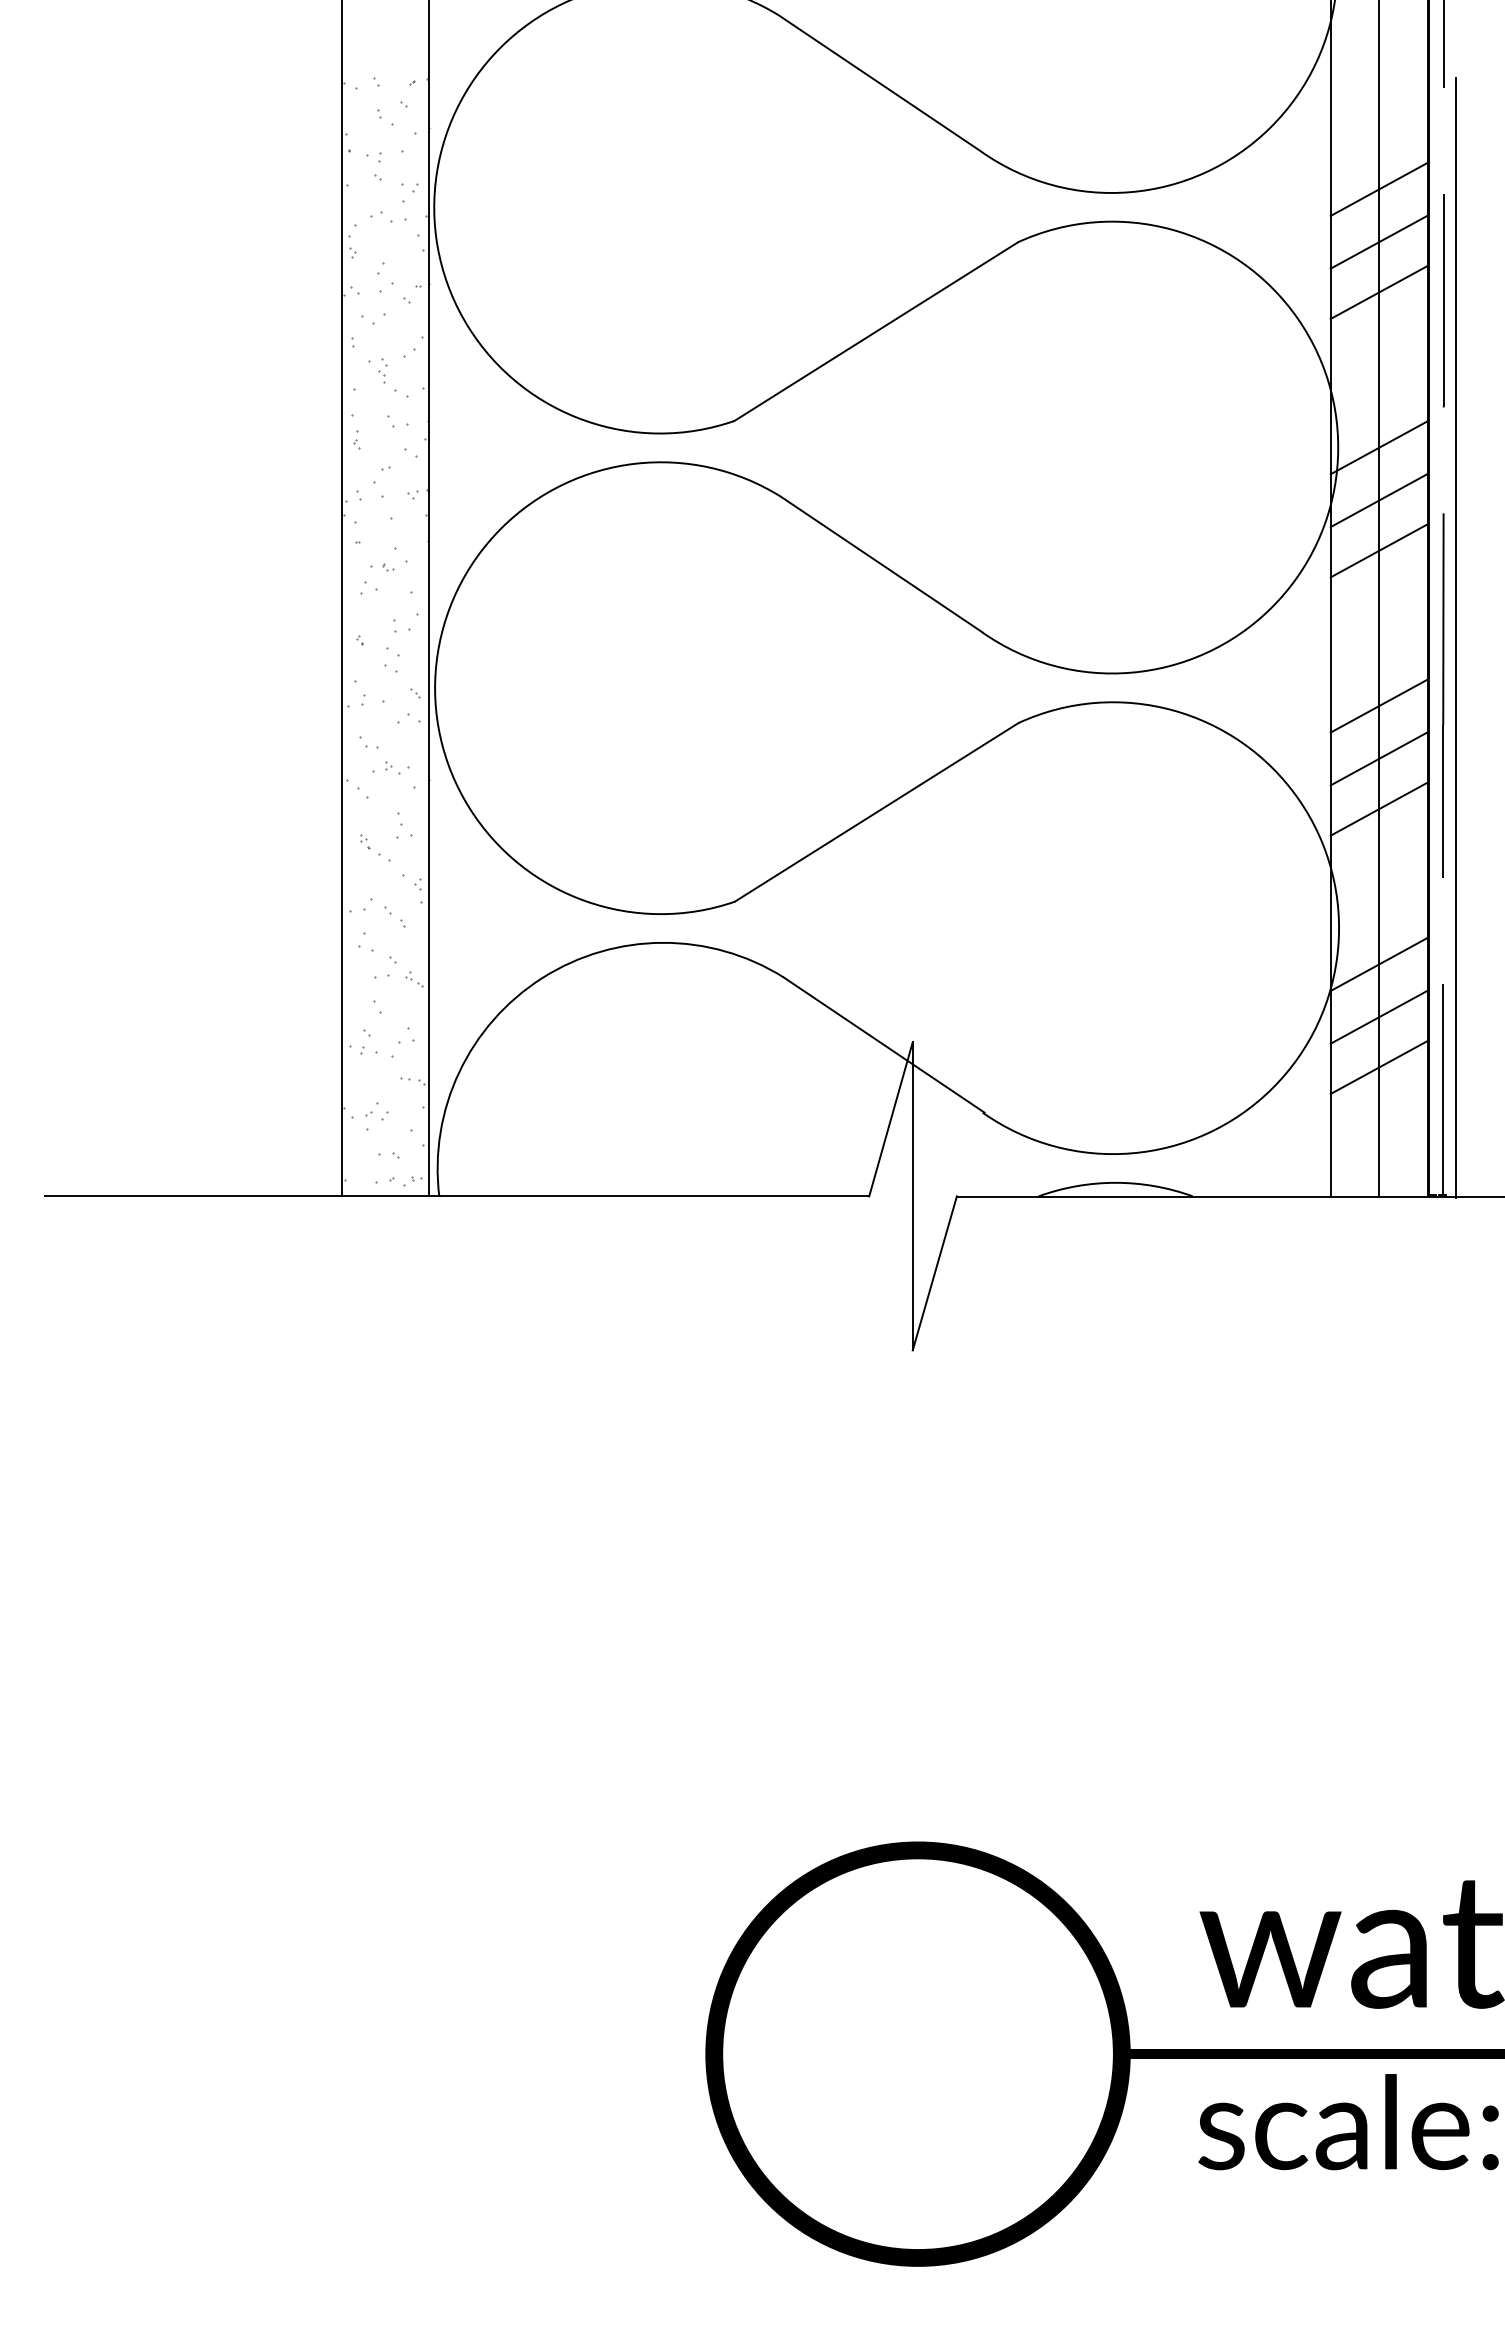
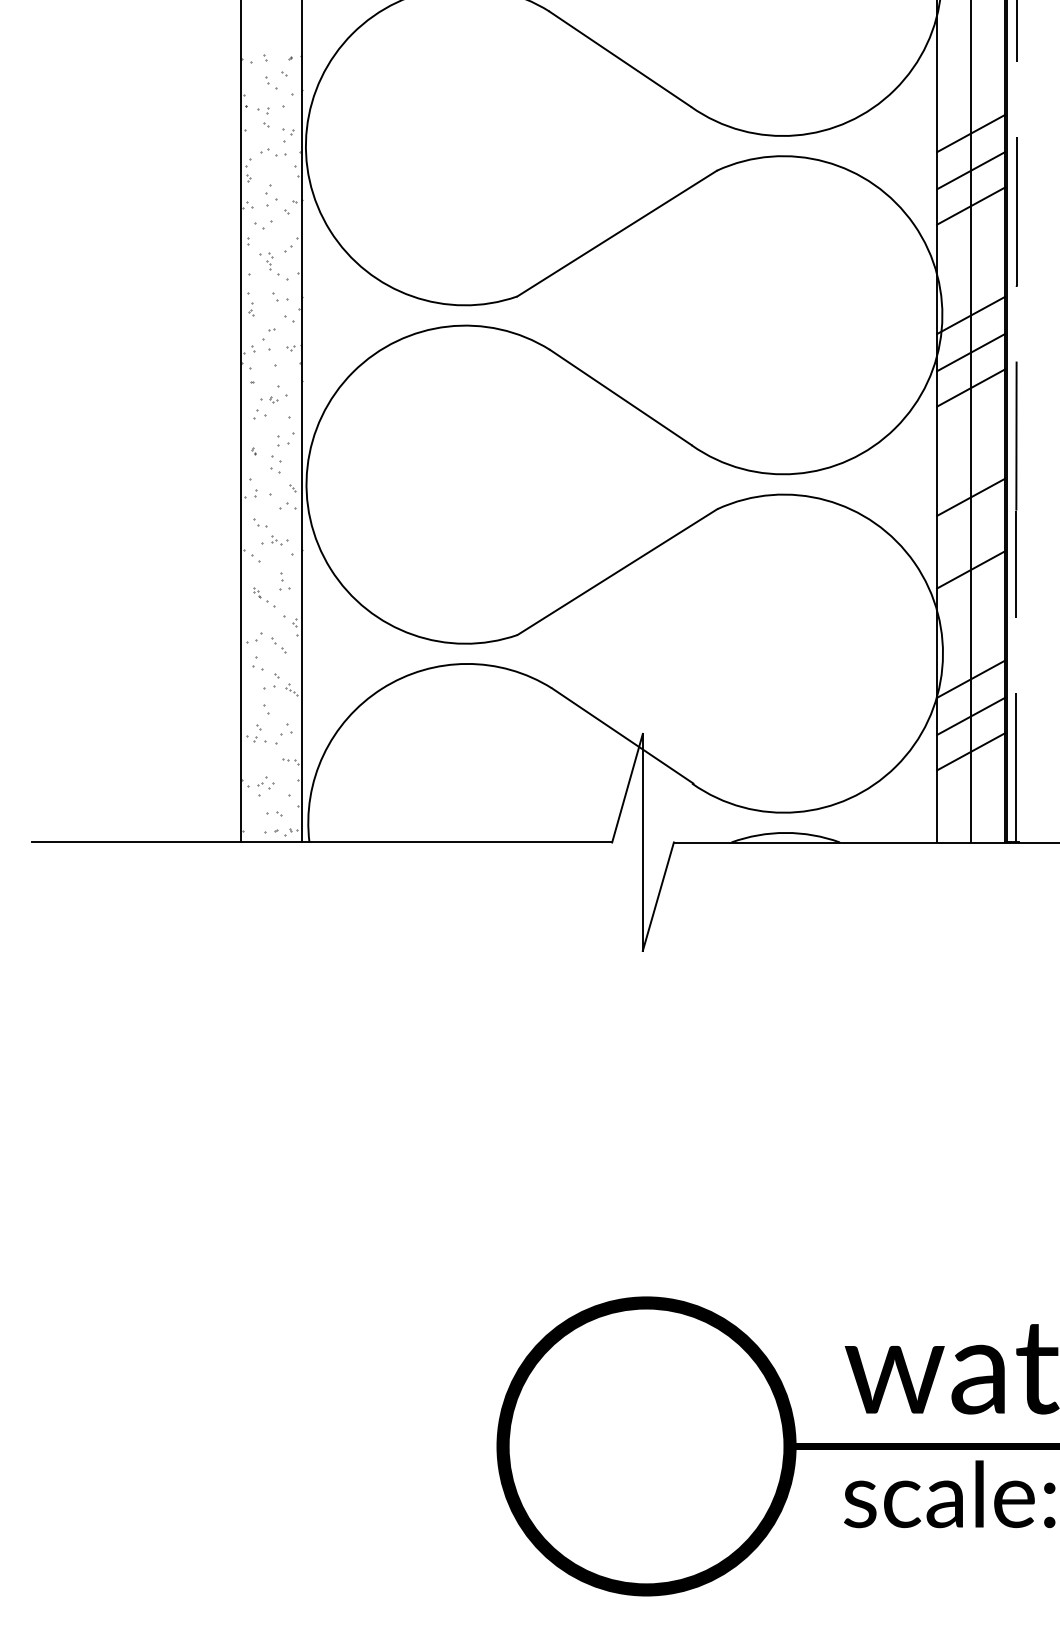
line: (1455, 637) -> (1024, 448), removed
line: (1378, 758) -> (970, 534), removed

